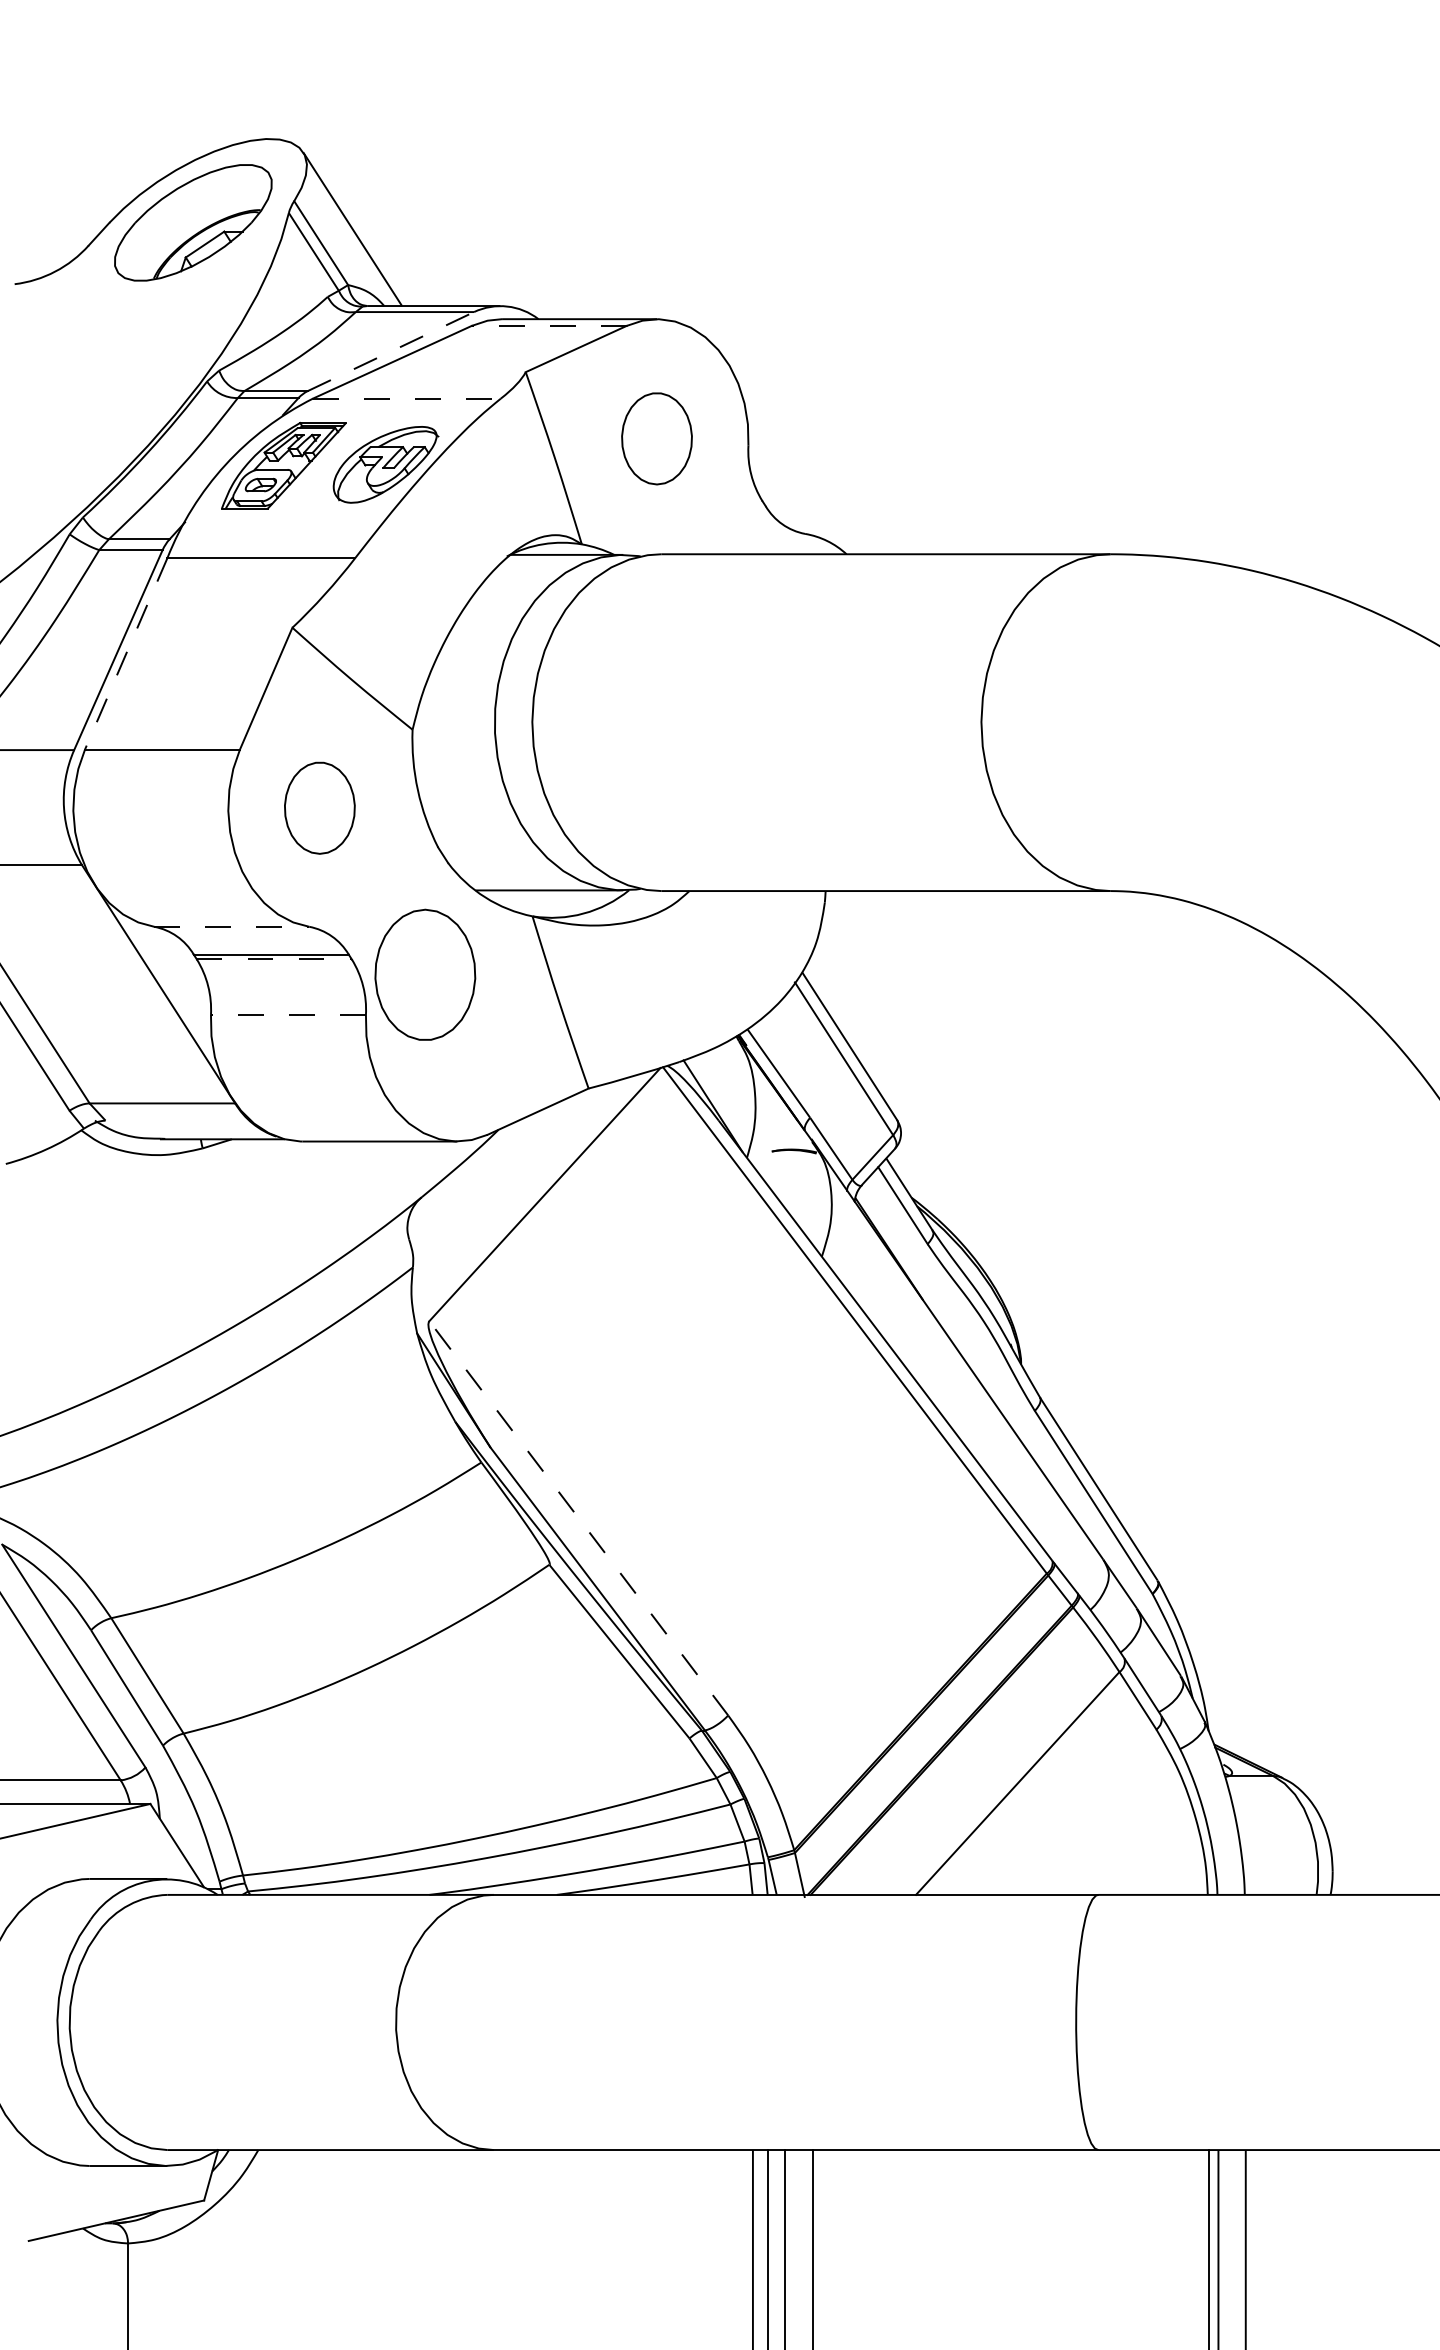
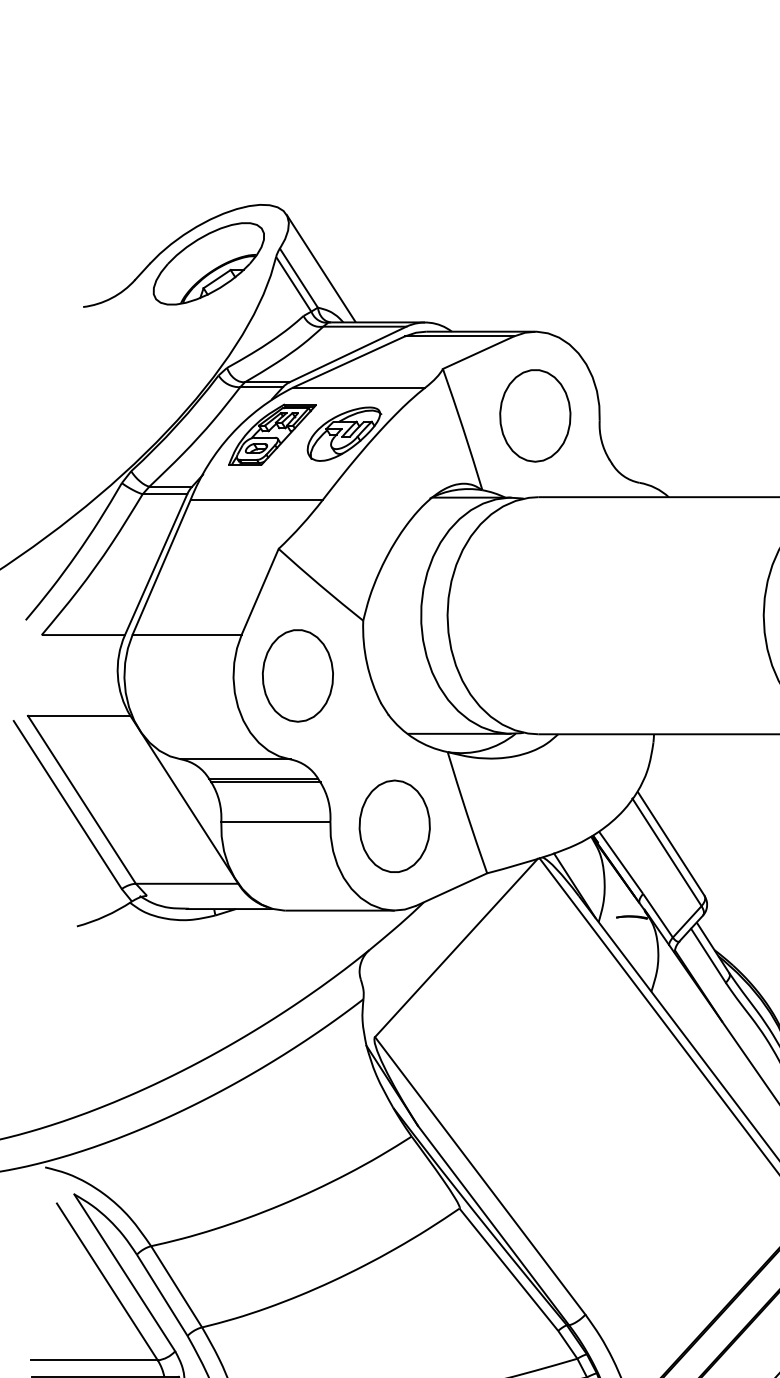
line: (548, 325) -> (458, 336), dashed -> solid
line: (391, 351) -> (348, 354), dashed -> solid
line: (406, 398) -> (358, 387), dashed -> solid
part: (656, 438) -> (534, 415), size x1.43
line: (126, 654) -> (161, 567), dashed -> solid
part: (319, 808) -> (297, 676), size x1.43
line: (232, 926) -> (236, 759), dashed -> solid
line: (274, 959) -> (266, 782), dashed -> solid
part: (425, 974) -> (394, 826), moved
line: (287, 1014) -> (275, 821), dashed -> solid
line: (578, 1517) -> (480, 1175), dashed -> solid

